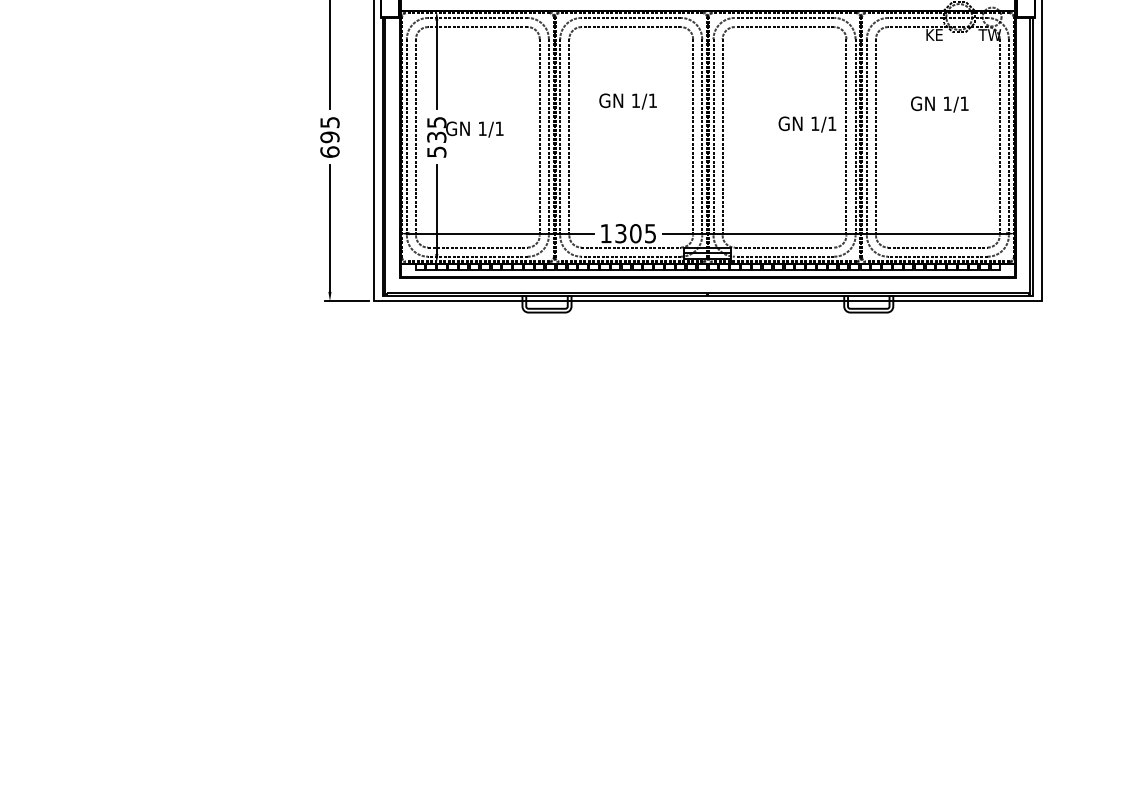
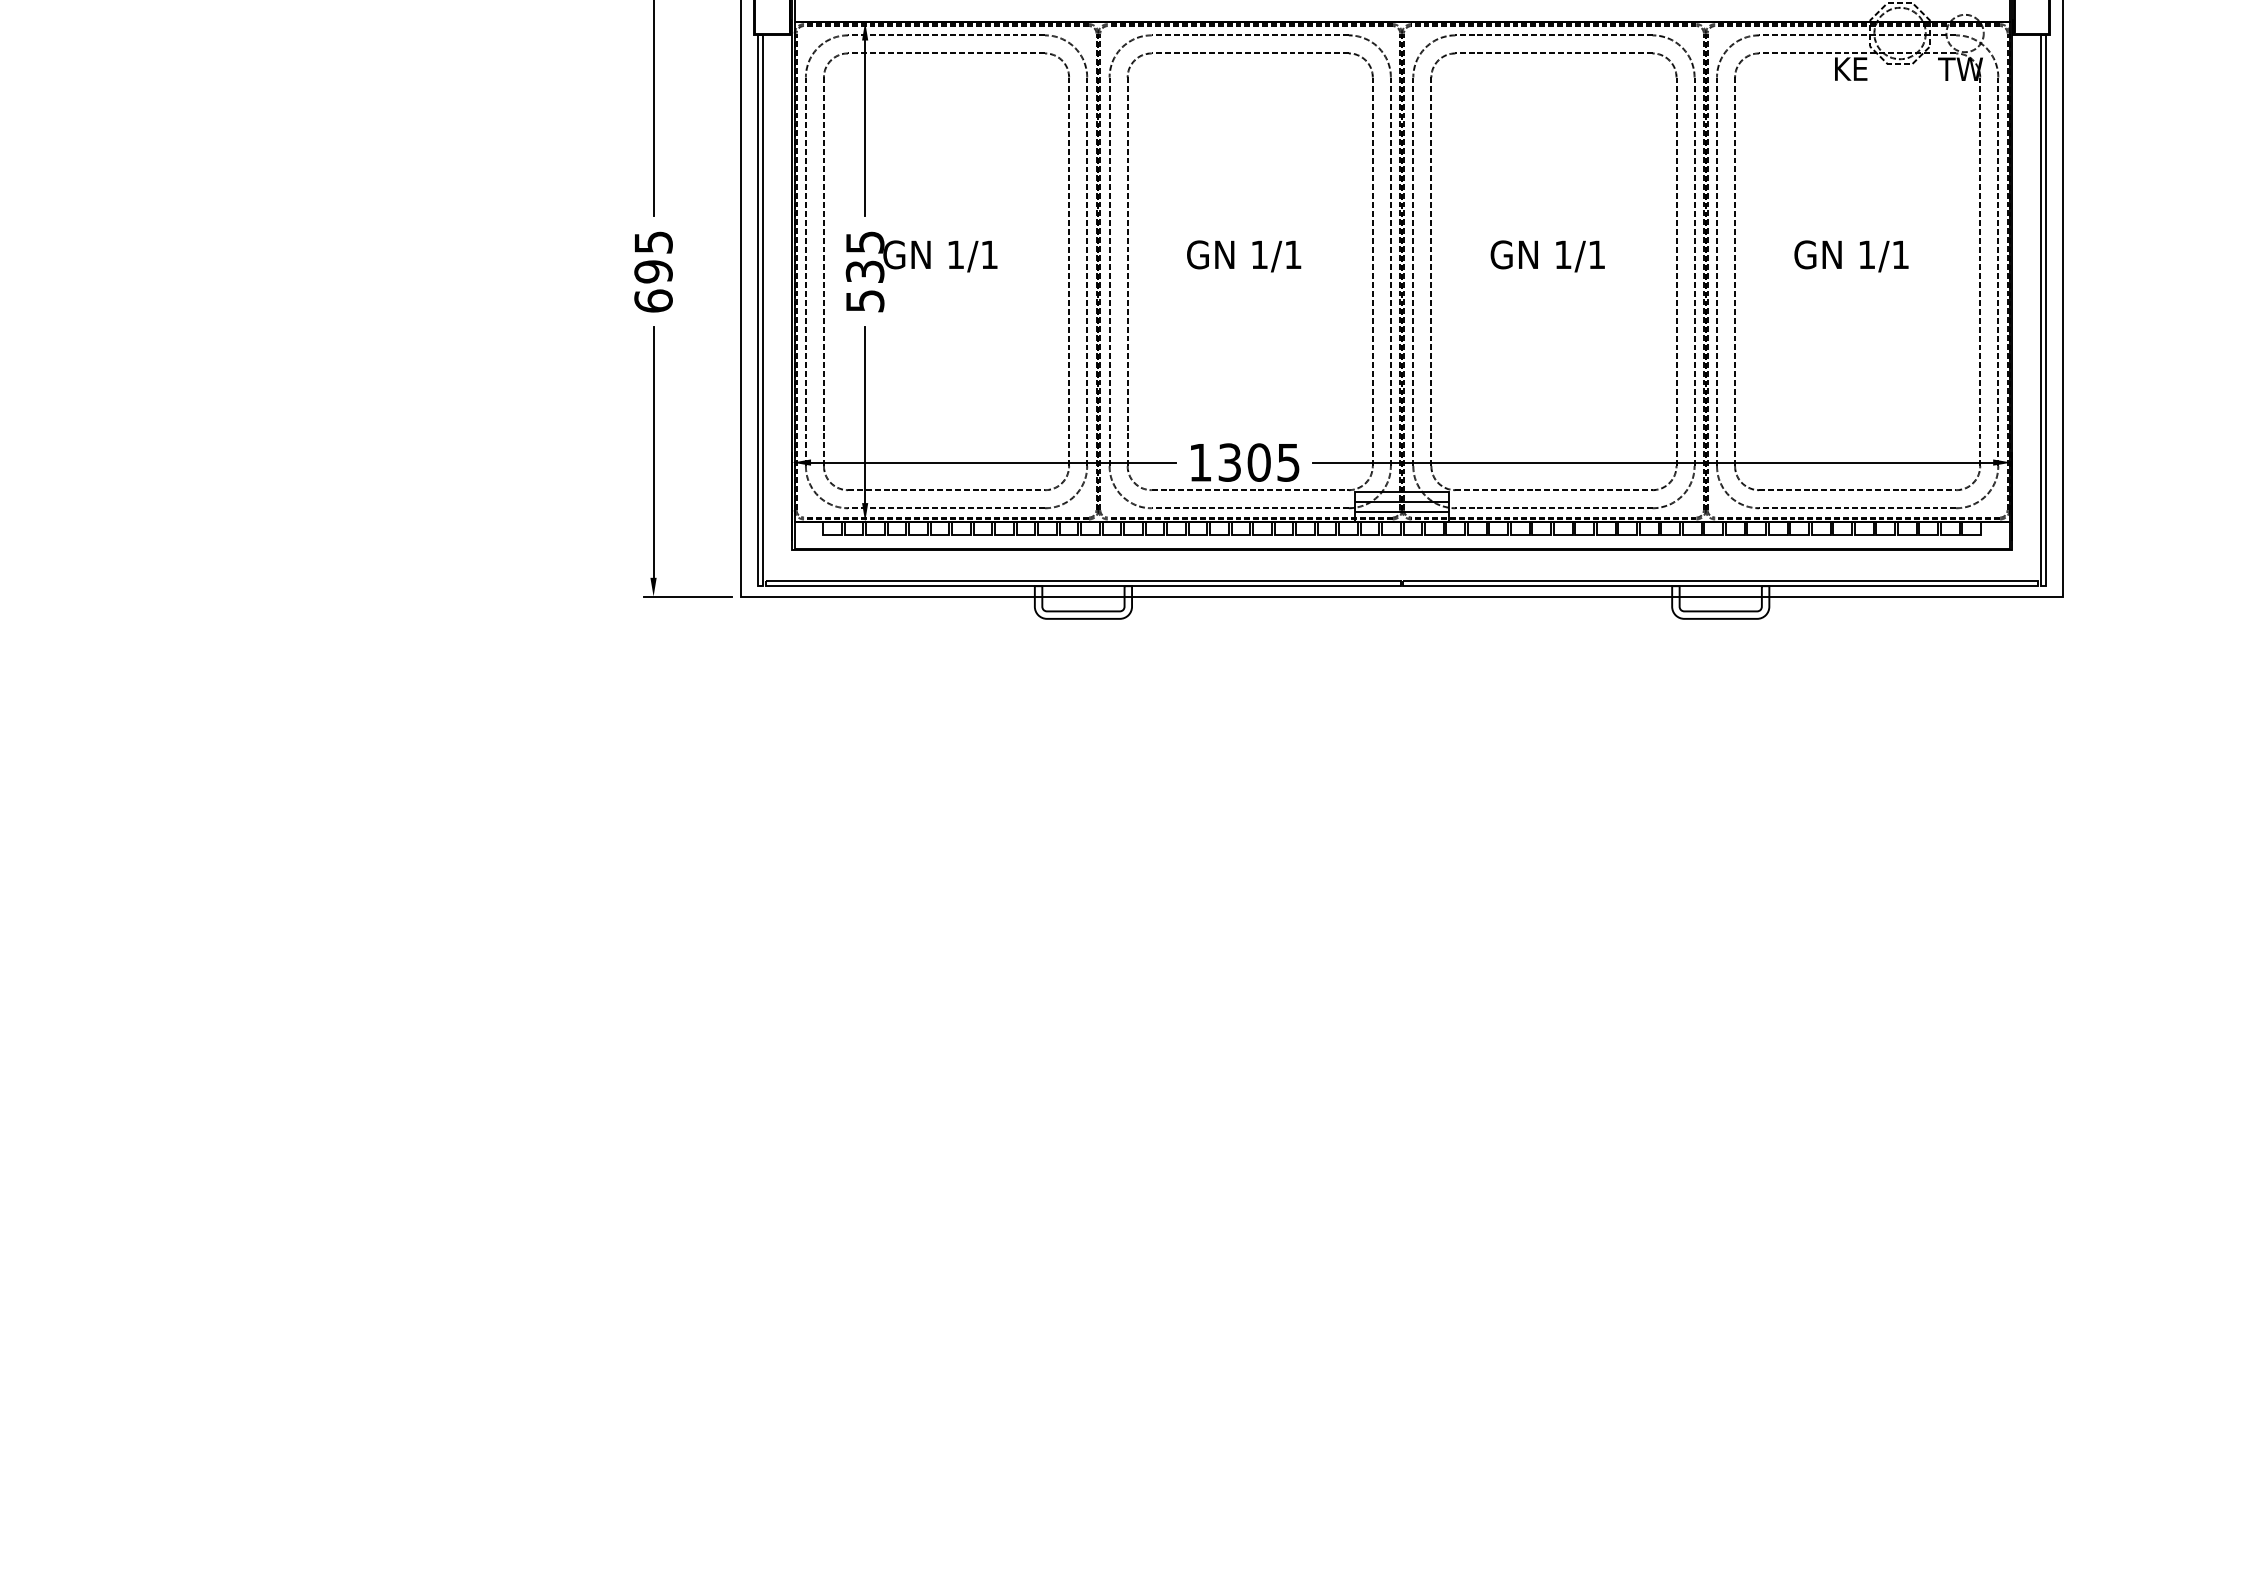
text: (627, 101) -> (1242, 256), moved
text: (939, 104) -> (1850, 256), moved
text: (807, 124) -> (1547, 256), moved

